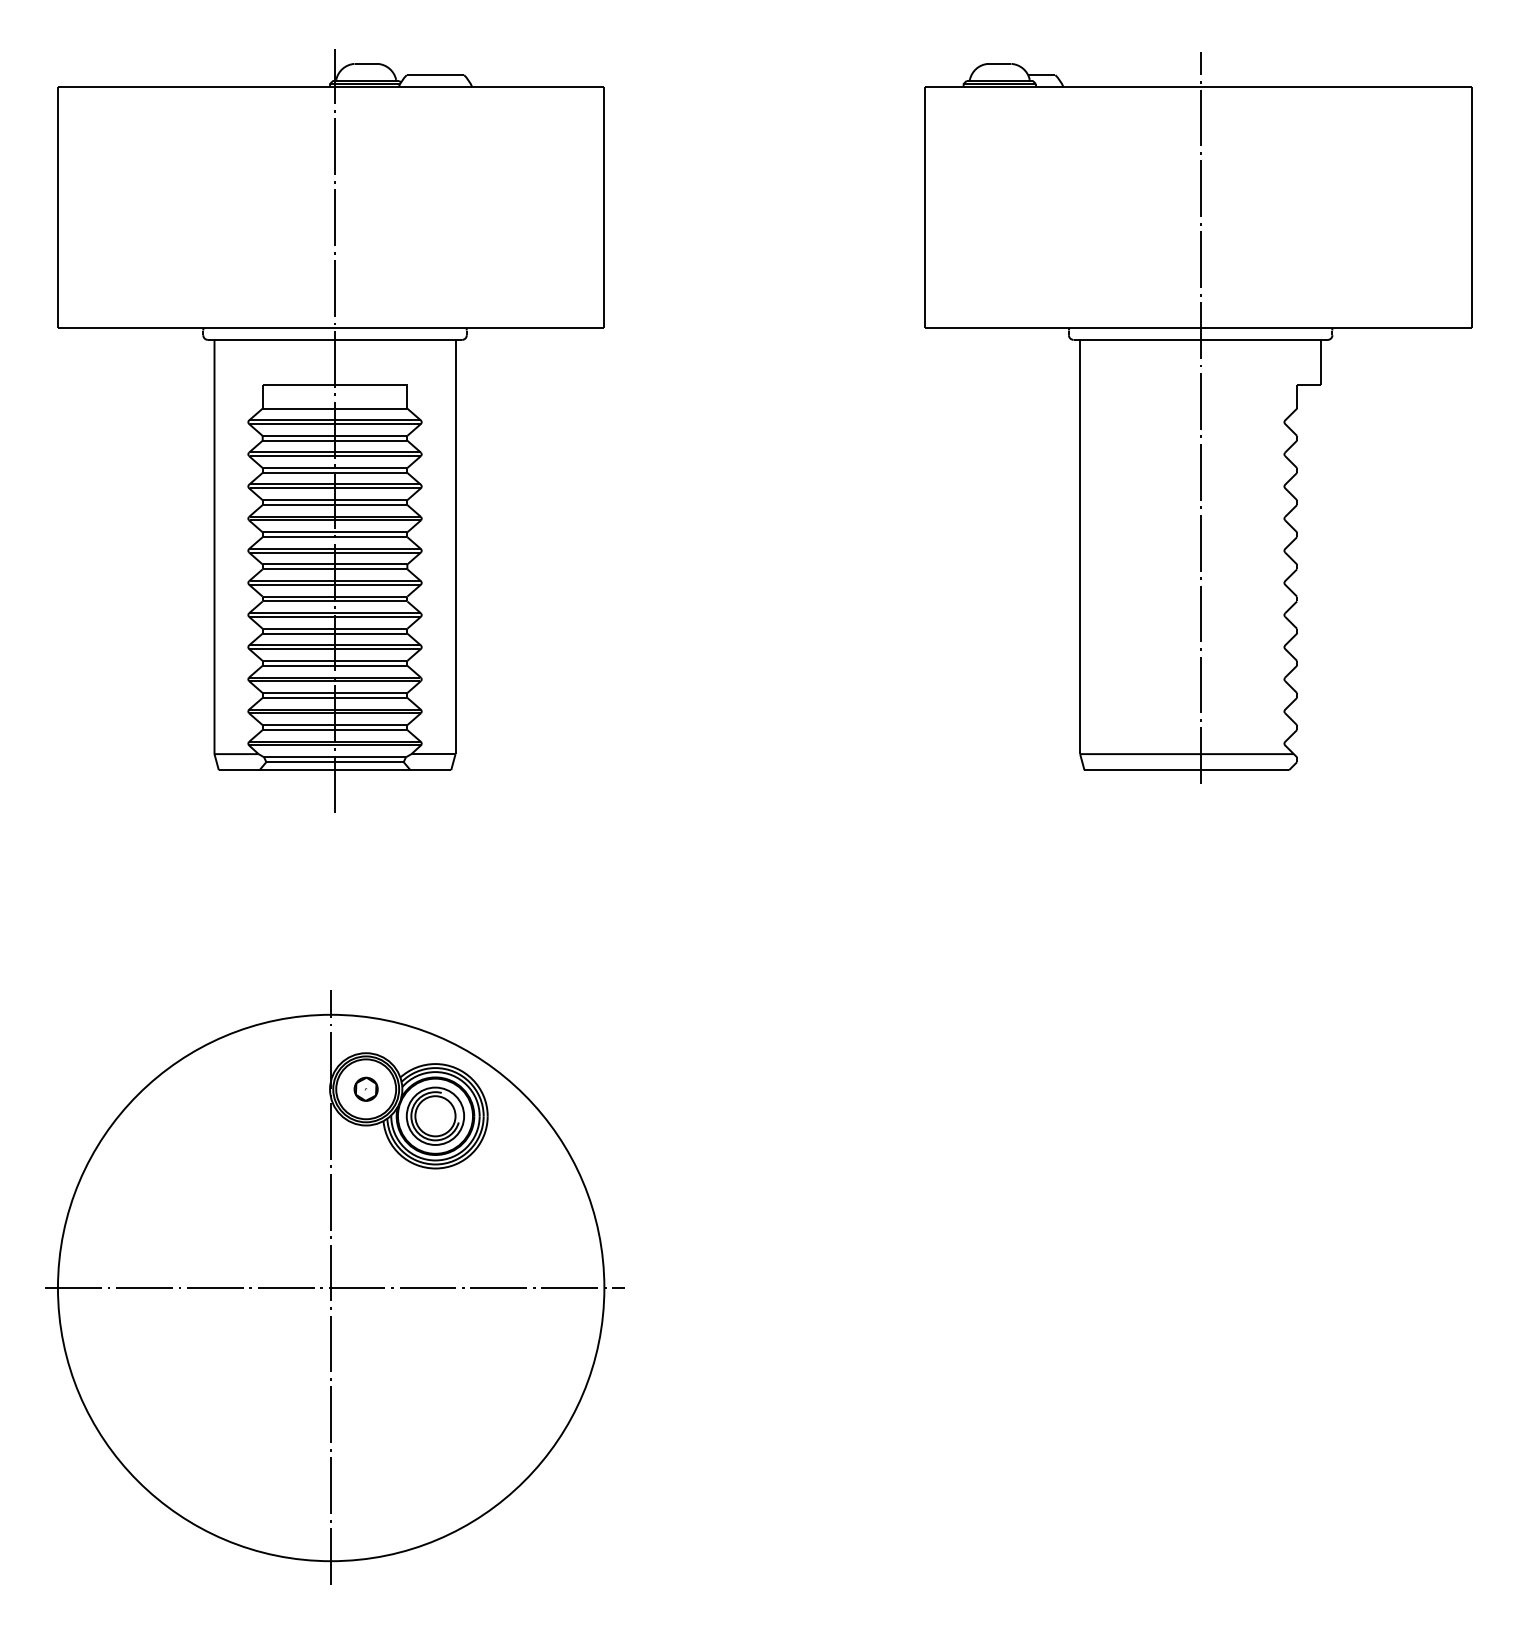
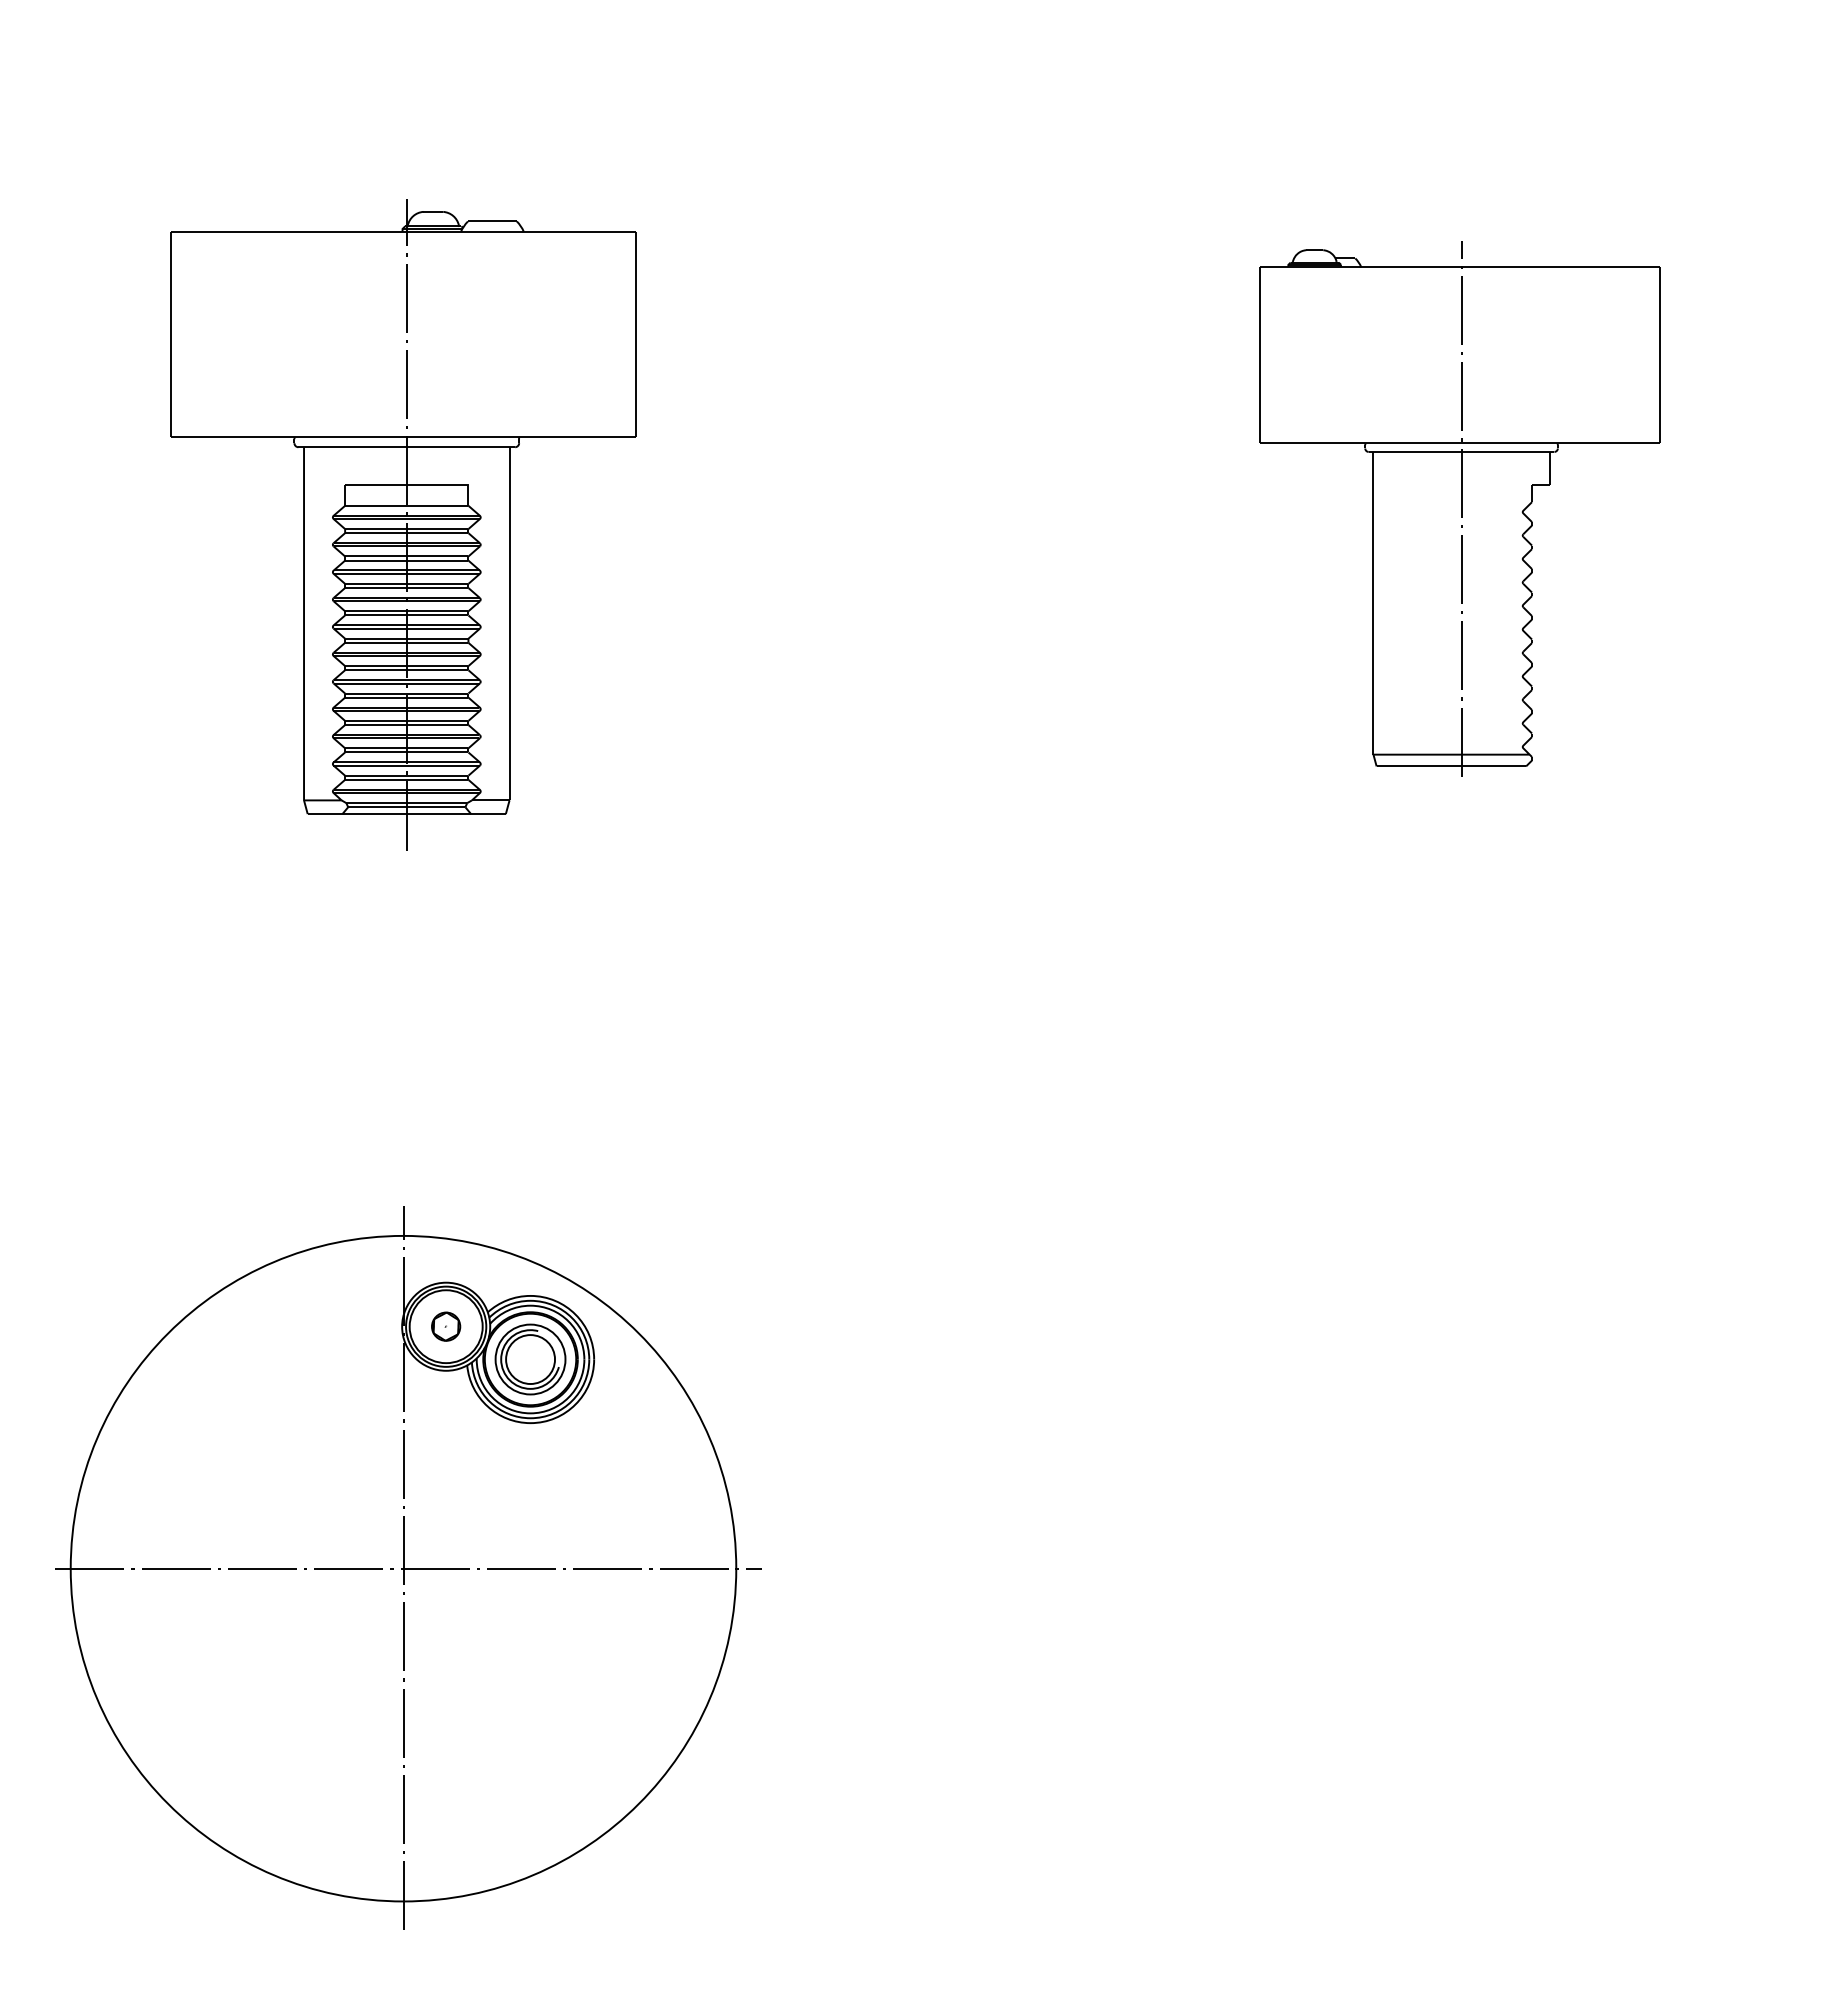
part: (1198, 417) -> (1459, 508), size x0.6
part: (331, 430) -> (403, 524), size x0.7

